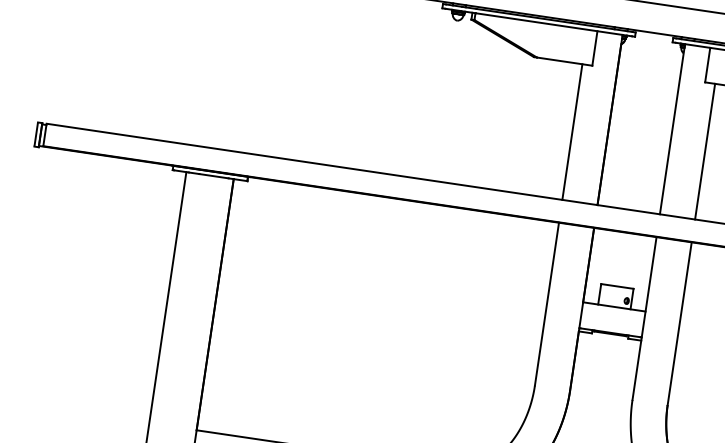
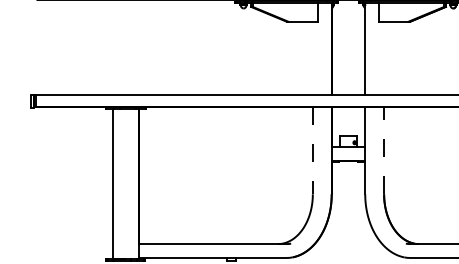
line: (571, 130) -> (312, 57), removed
line: (705, 150) -> (384, 57), removed
line: (546, 303) -> (312, 150), solid -> dashed
line: (680, 323) -> (384, 150), solid -> dashed

